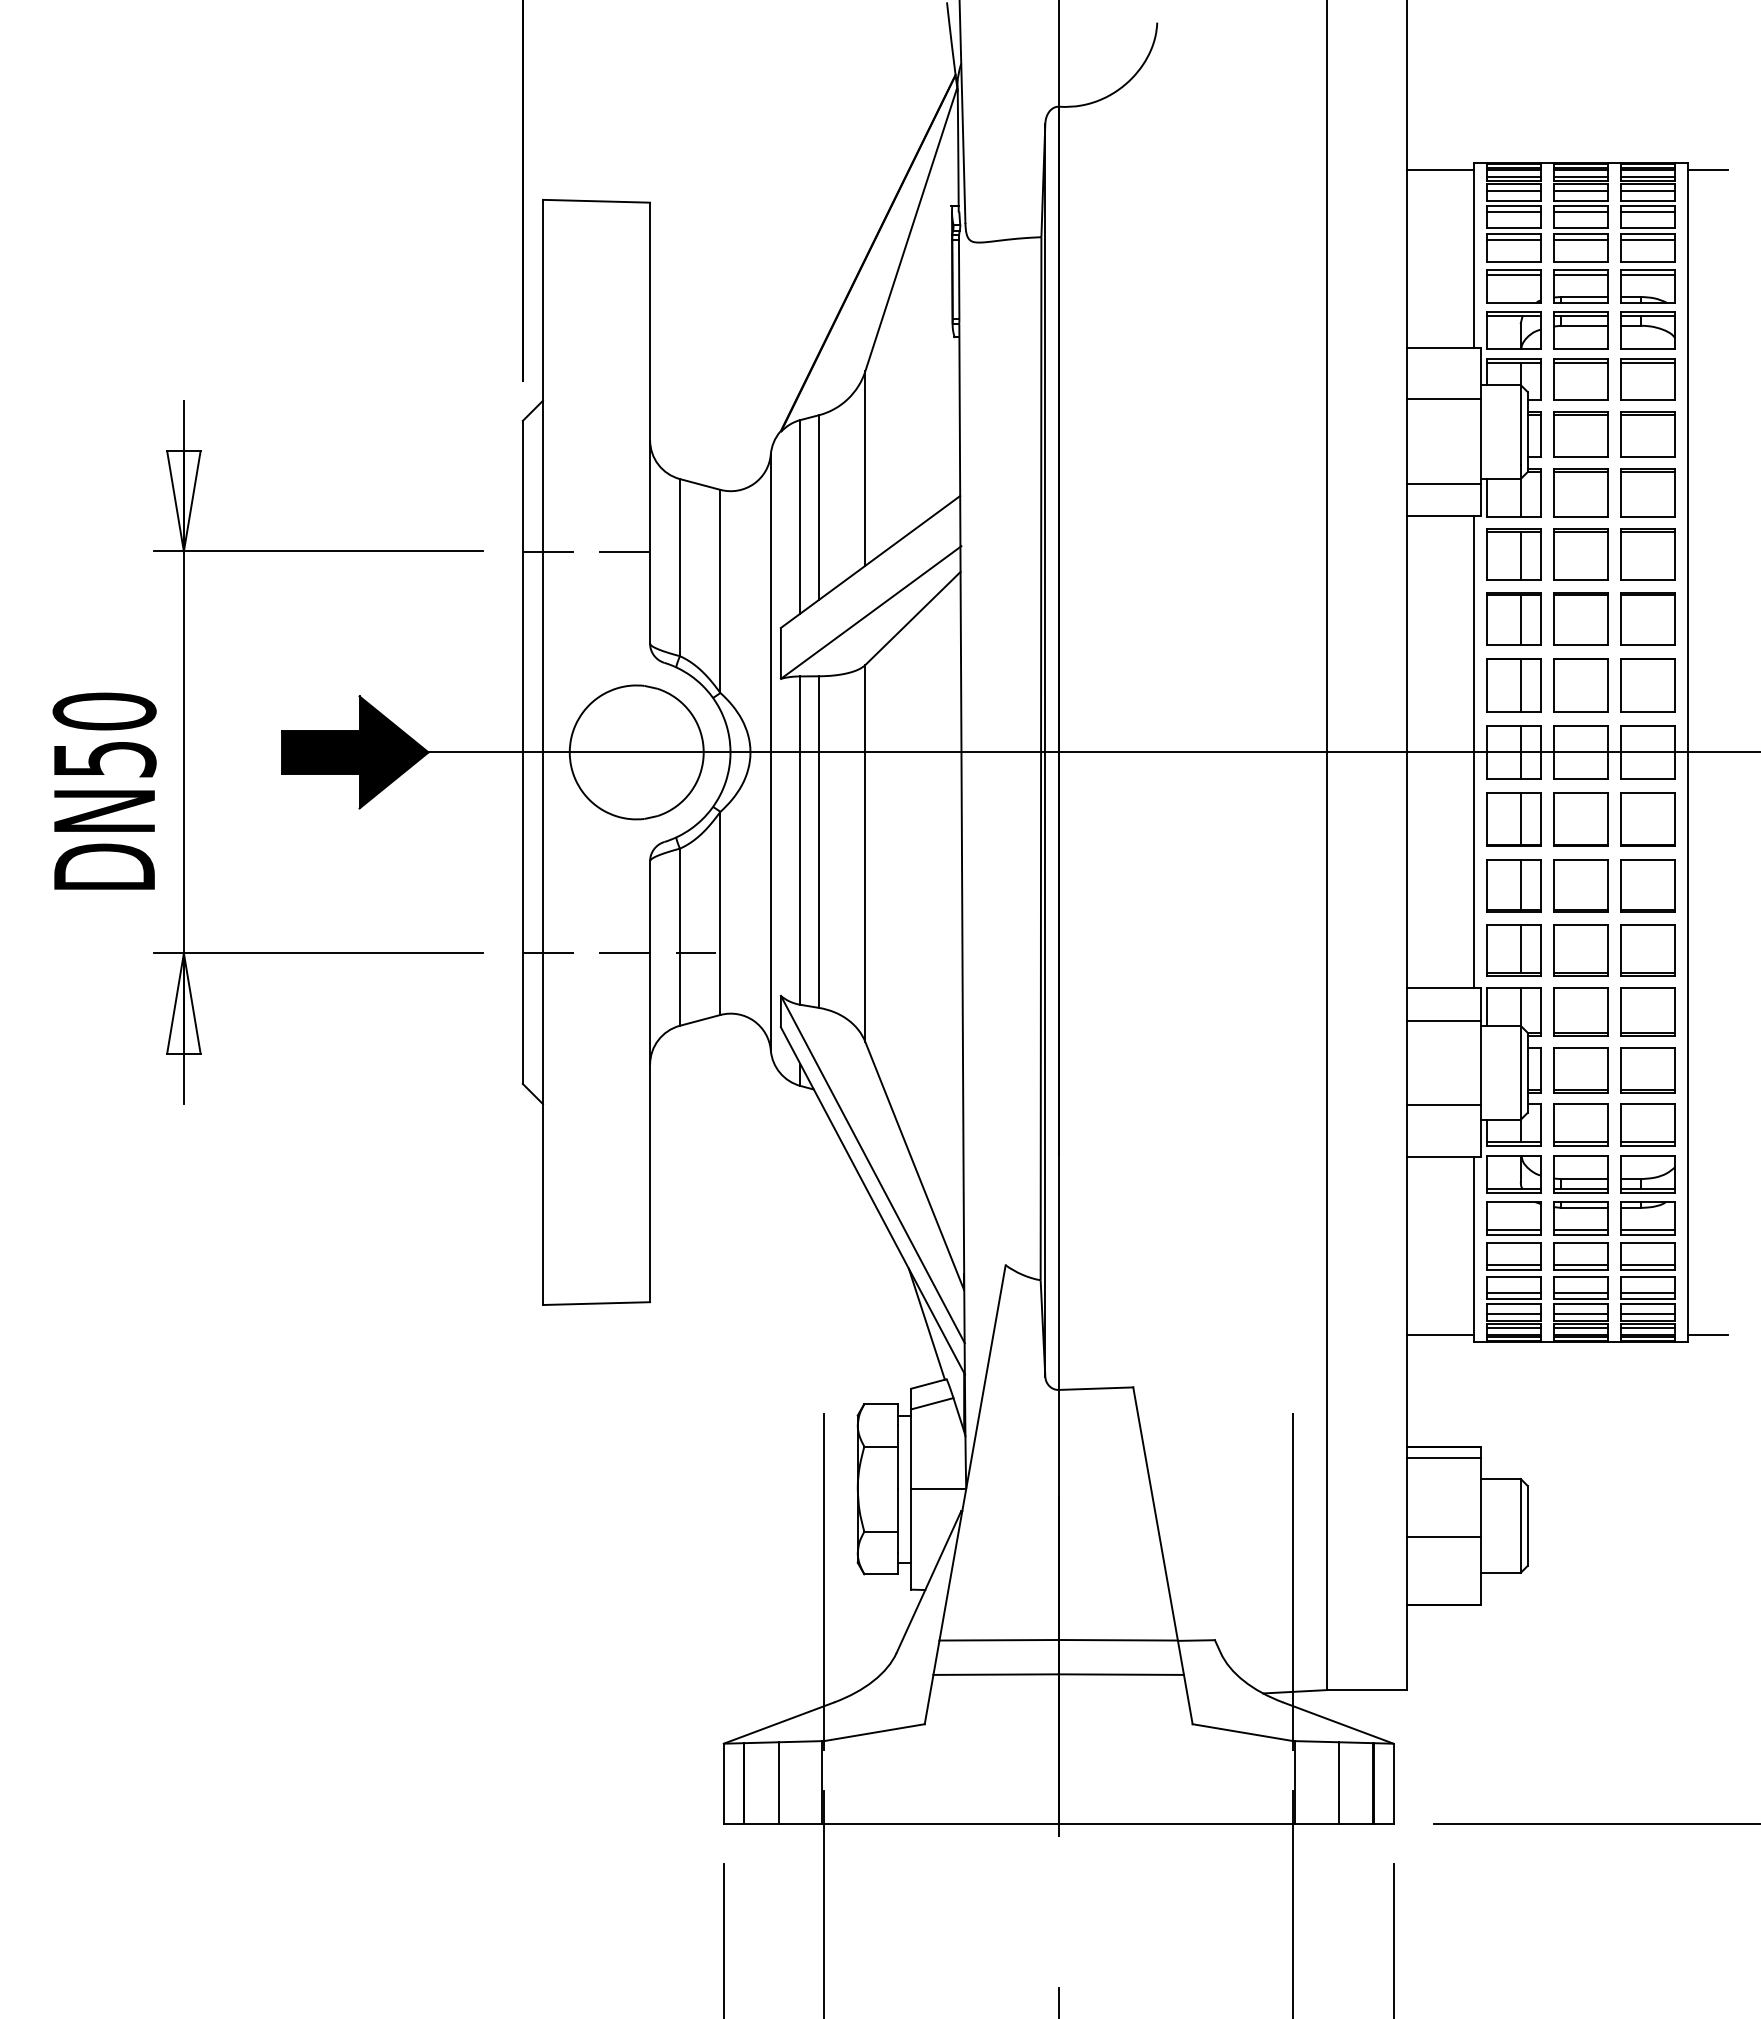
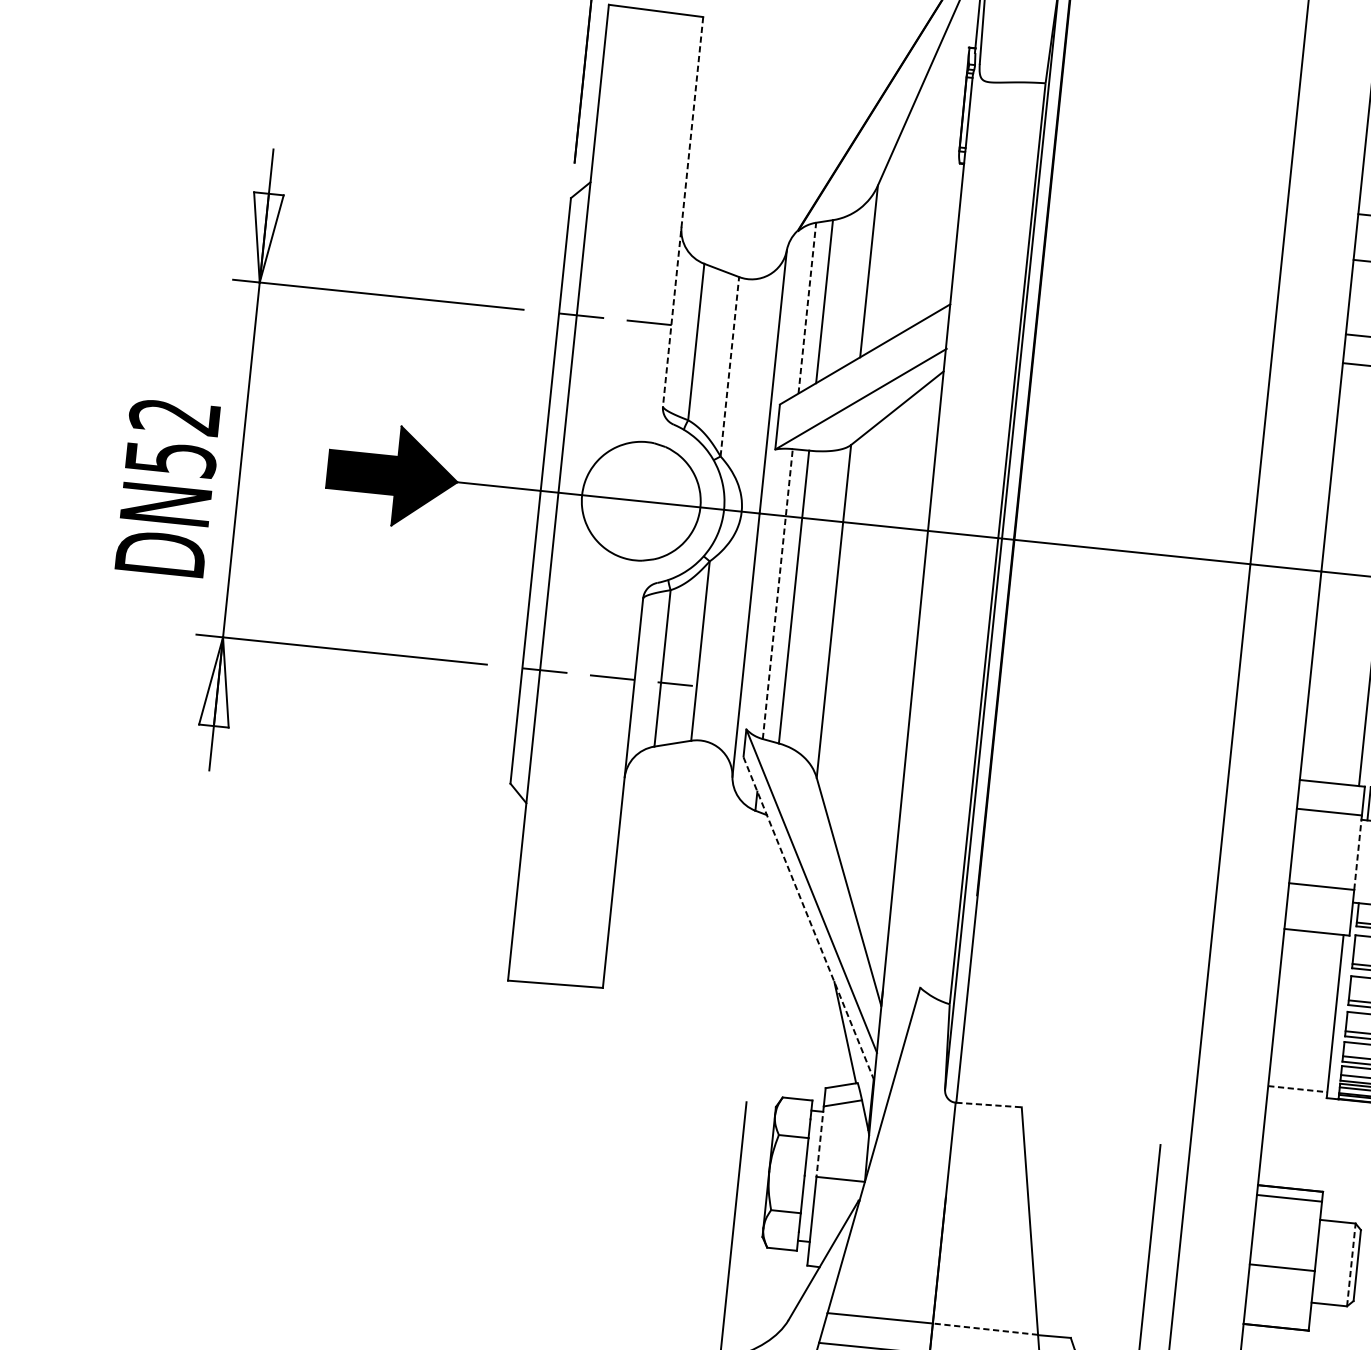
line: (650, 423) -> (683, 212), solid -> dashed
line: (800, 516) -> (807, 307), solid -> dashed
line: (720, 591) -> (729, 366), solid -> dashed
text: (104, 711) -> (175, 416), DN50 -> DN52
line: (800, 840) -> (777, 593), solid -> dashed
line: (1480, 1063) -> (1357, 852), solid -> dashed
line: (872, 1201) -> (808, 919), solid -> dashed
line: (1440, 1335) -> (1297, 1089), solid -> dashed
line: (1096, 1388) -> (989, 1104), solid -> dashed
line: (911, 1449) -> (820, 1141), solid -> dashed
line: (1520, 1525) -> (1351, 1264), solid -> dashed
line: (1118, 1640) -> (985, 1329), solid -> dashed

